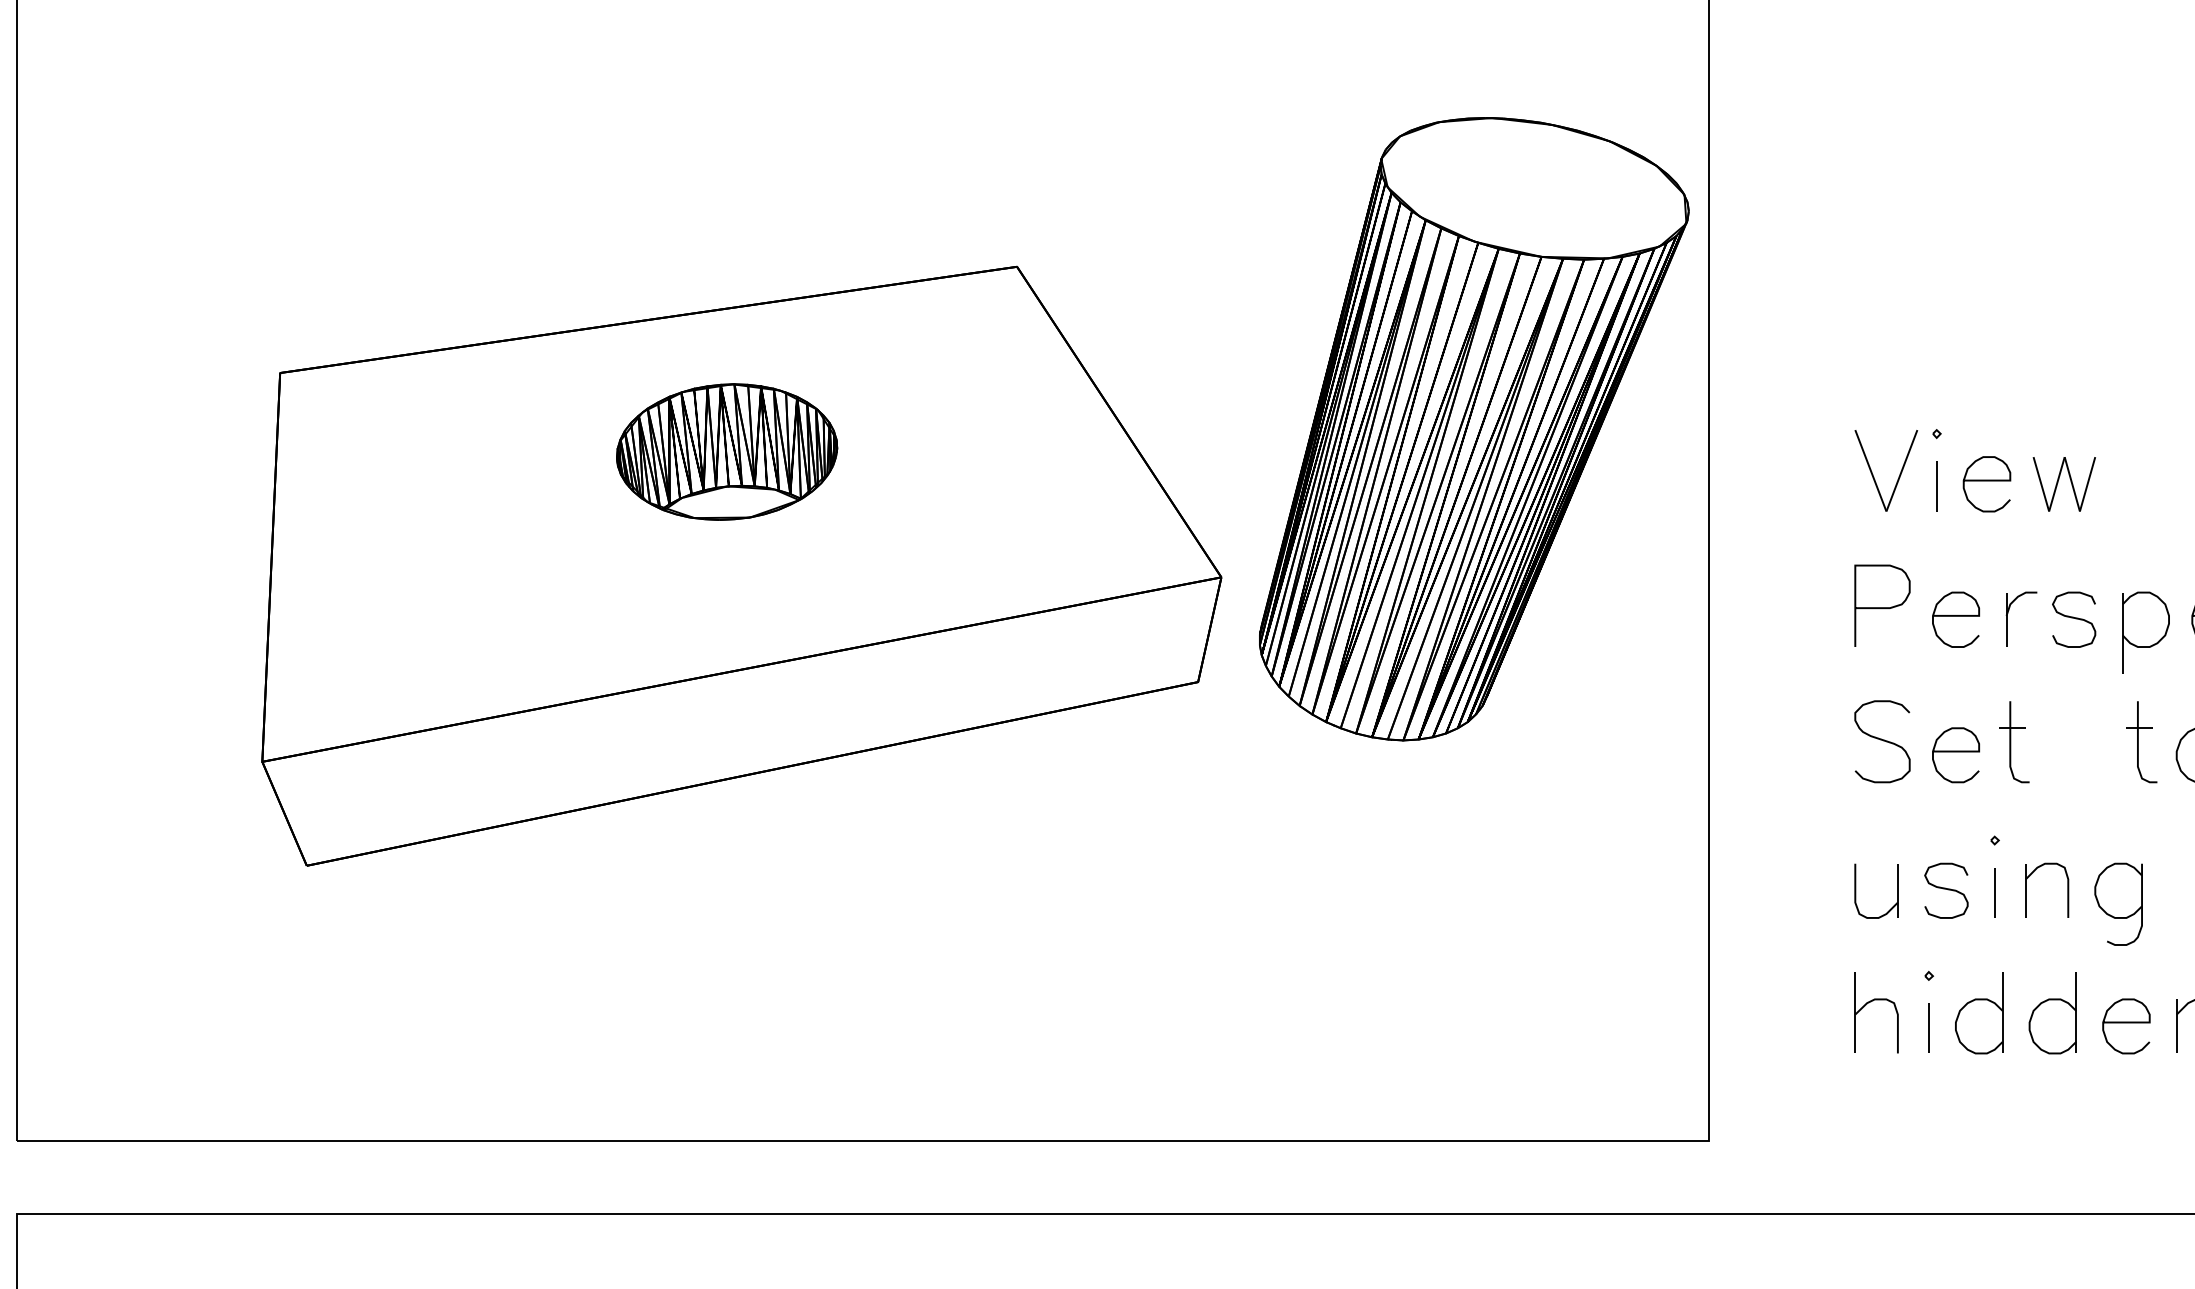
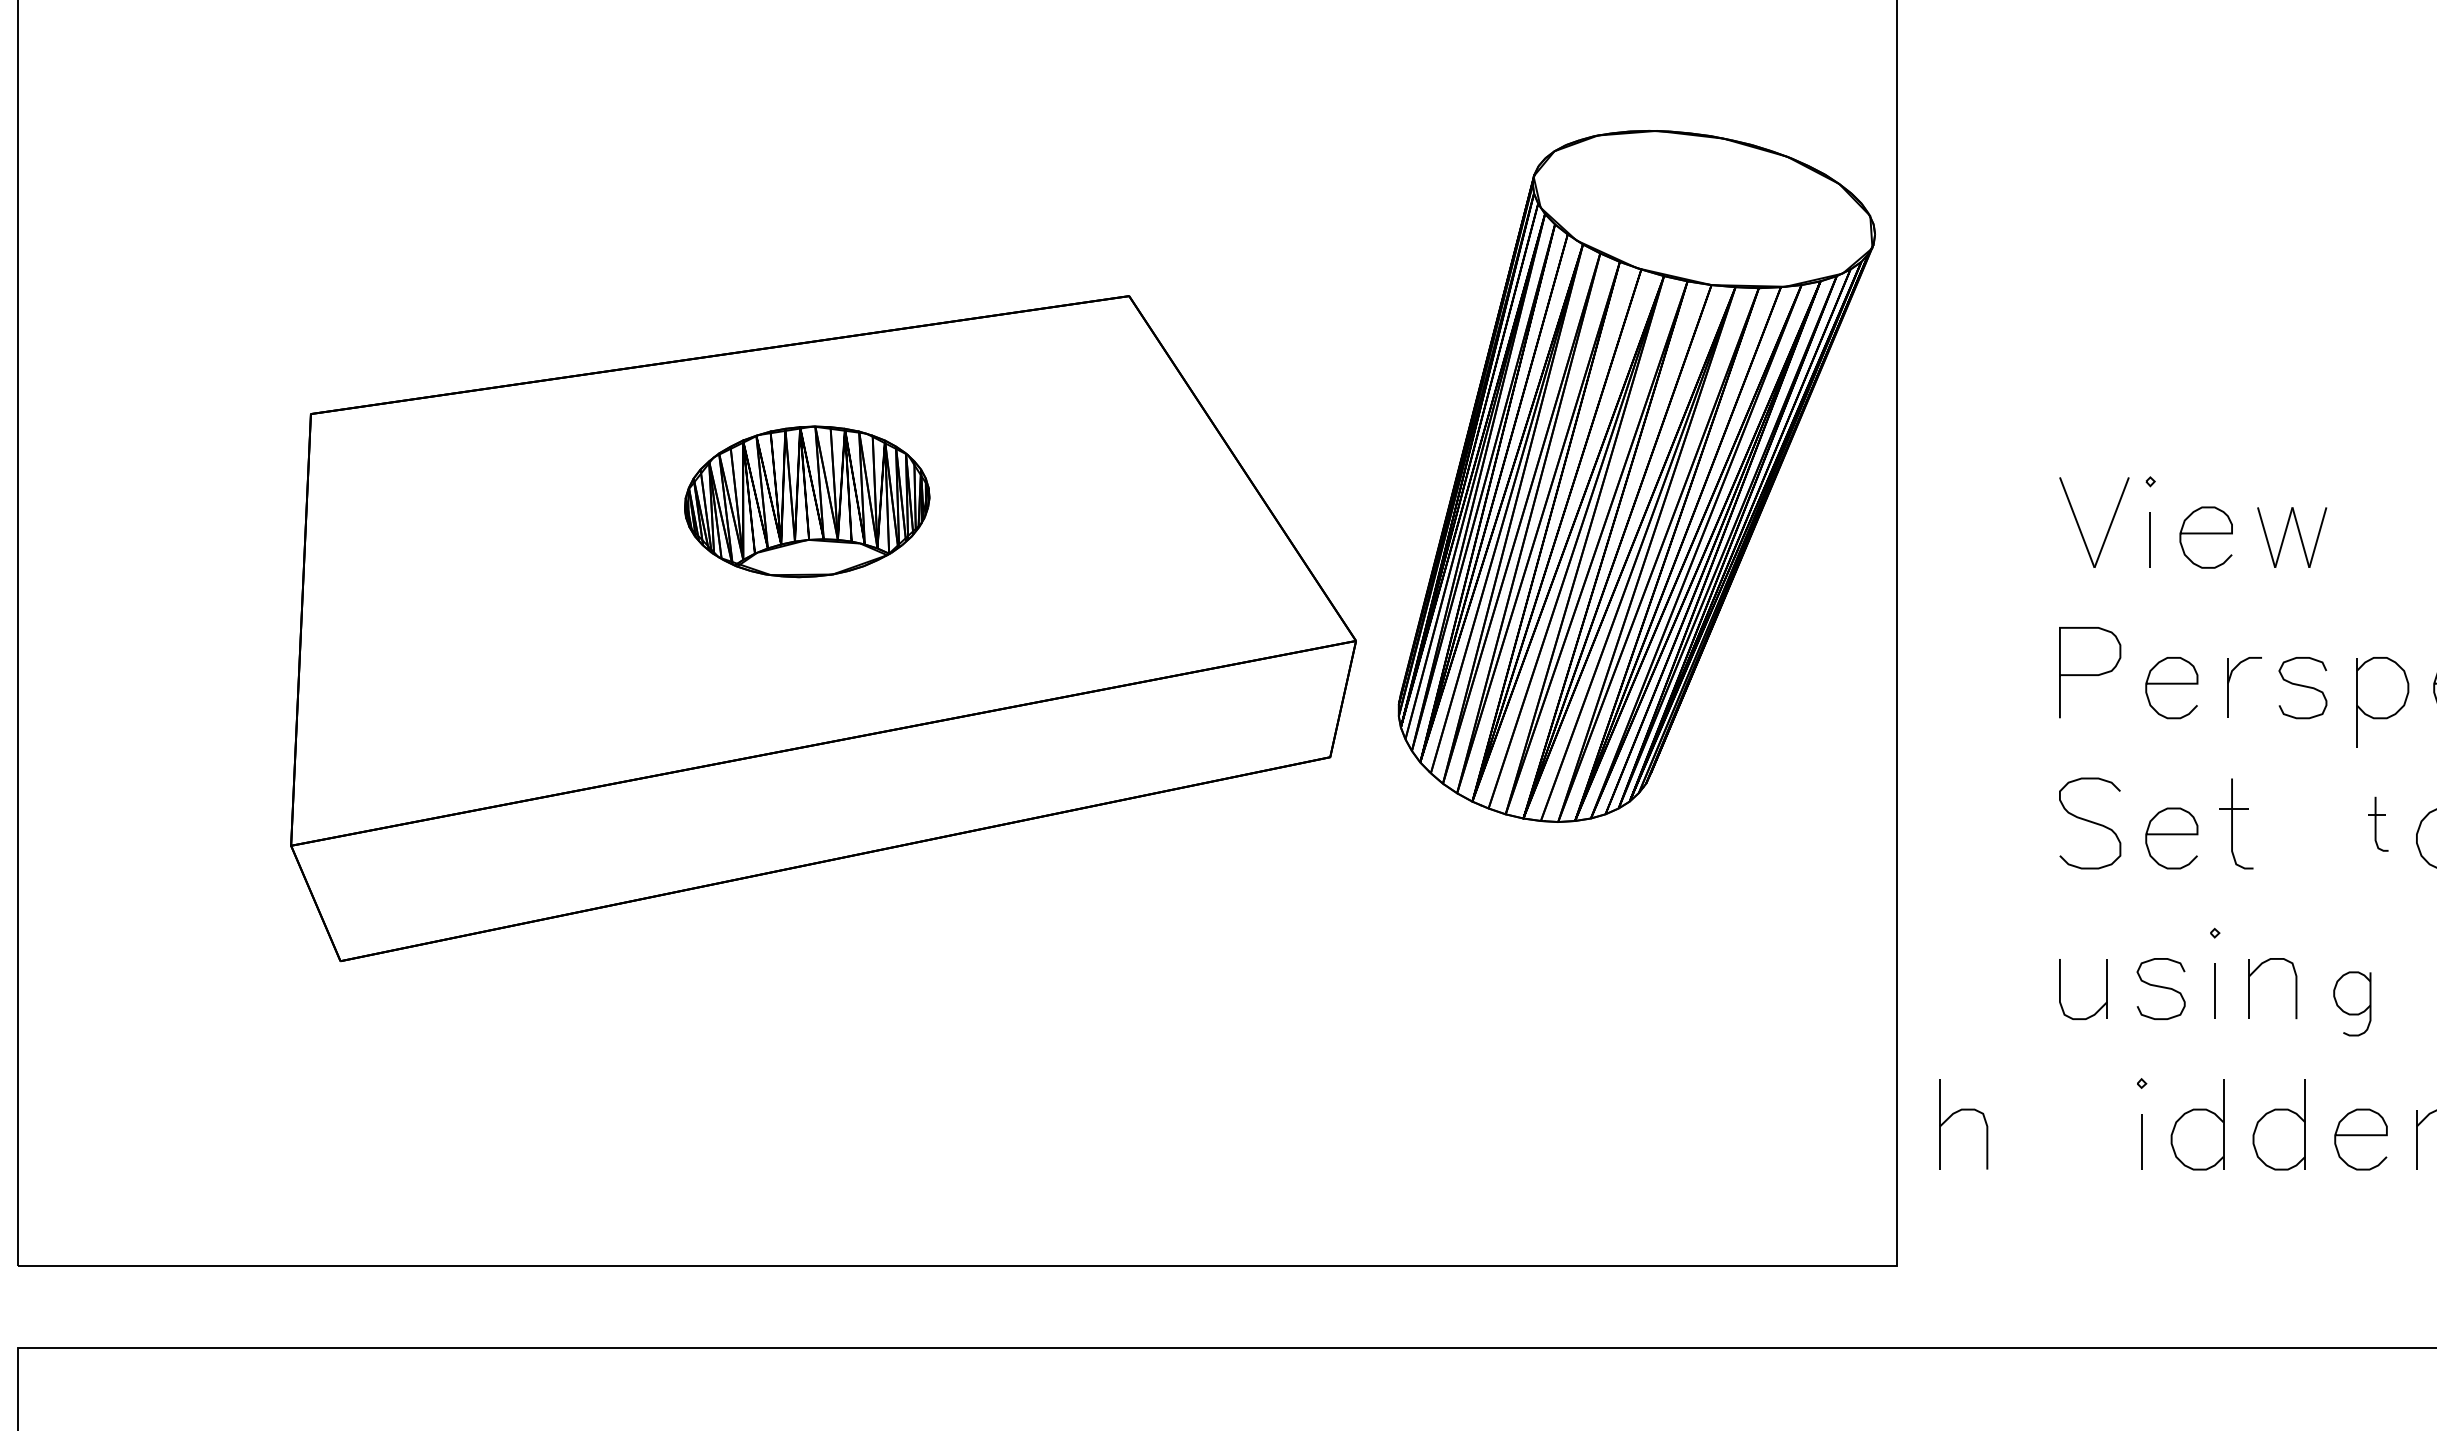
part: (2141, 742) -> (2377, 824), size x0.6
part: (2118, 903) -> (2352, 1003), size x0.7
part: (1871, 1002) -> (1958, 1113), moved

